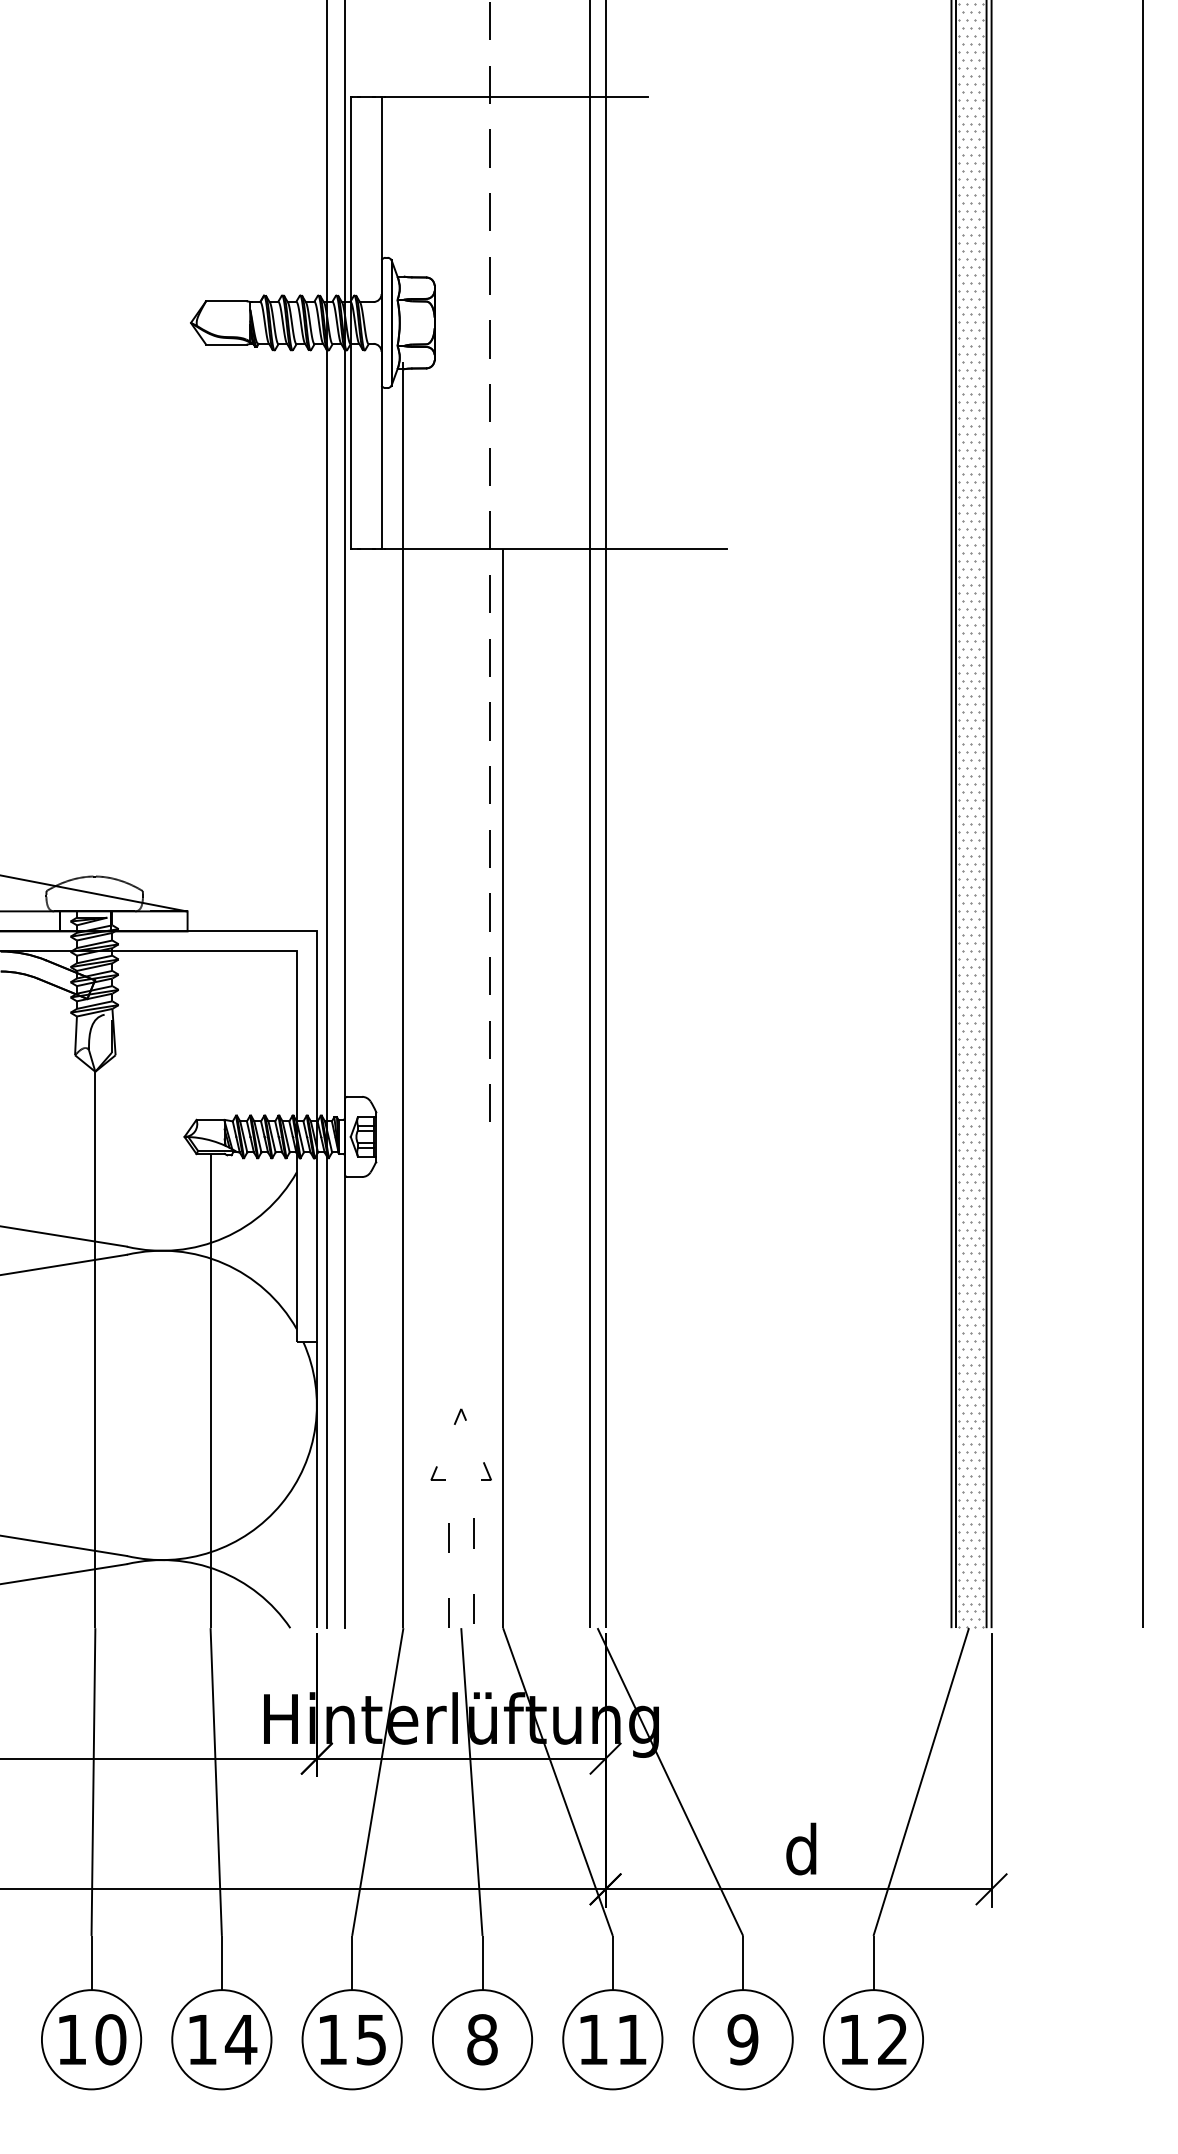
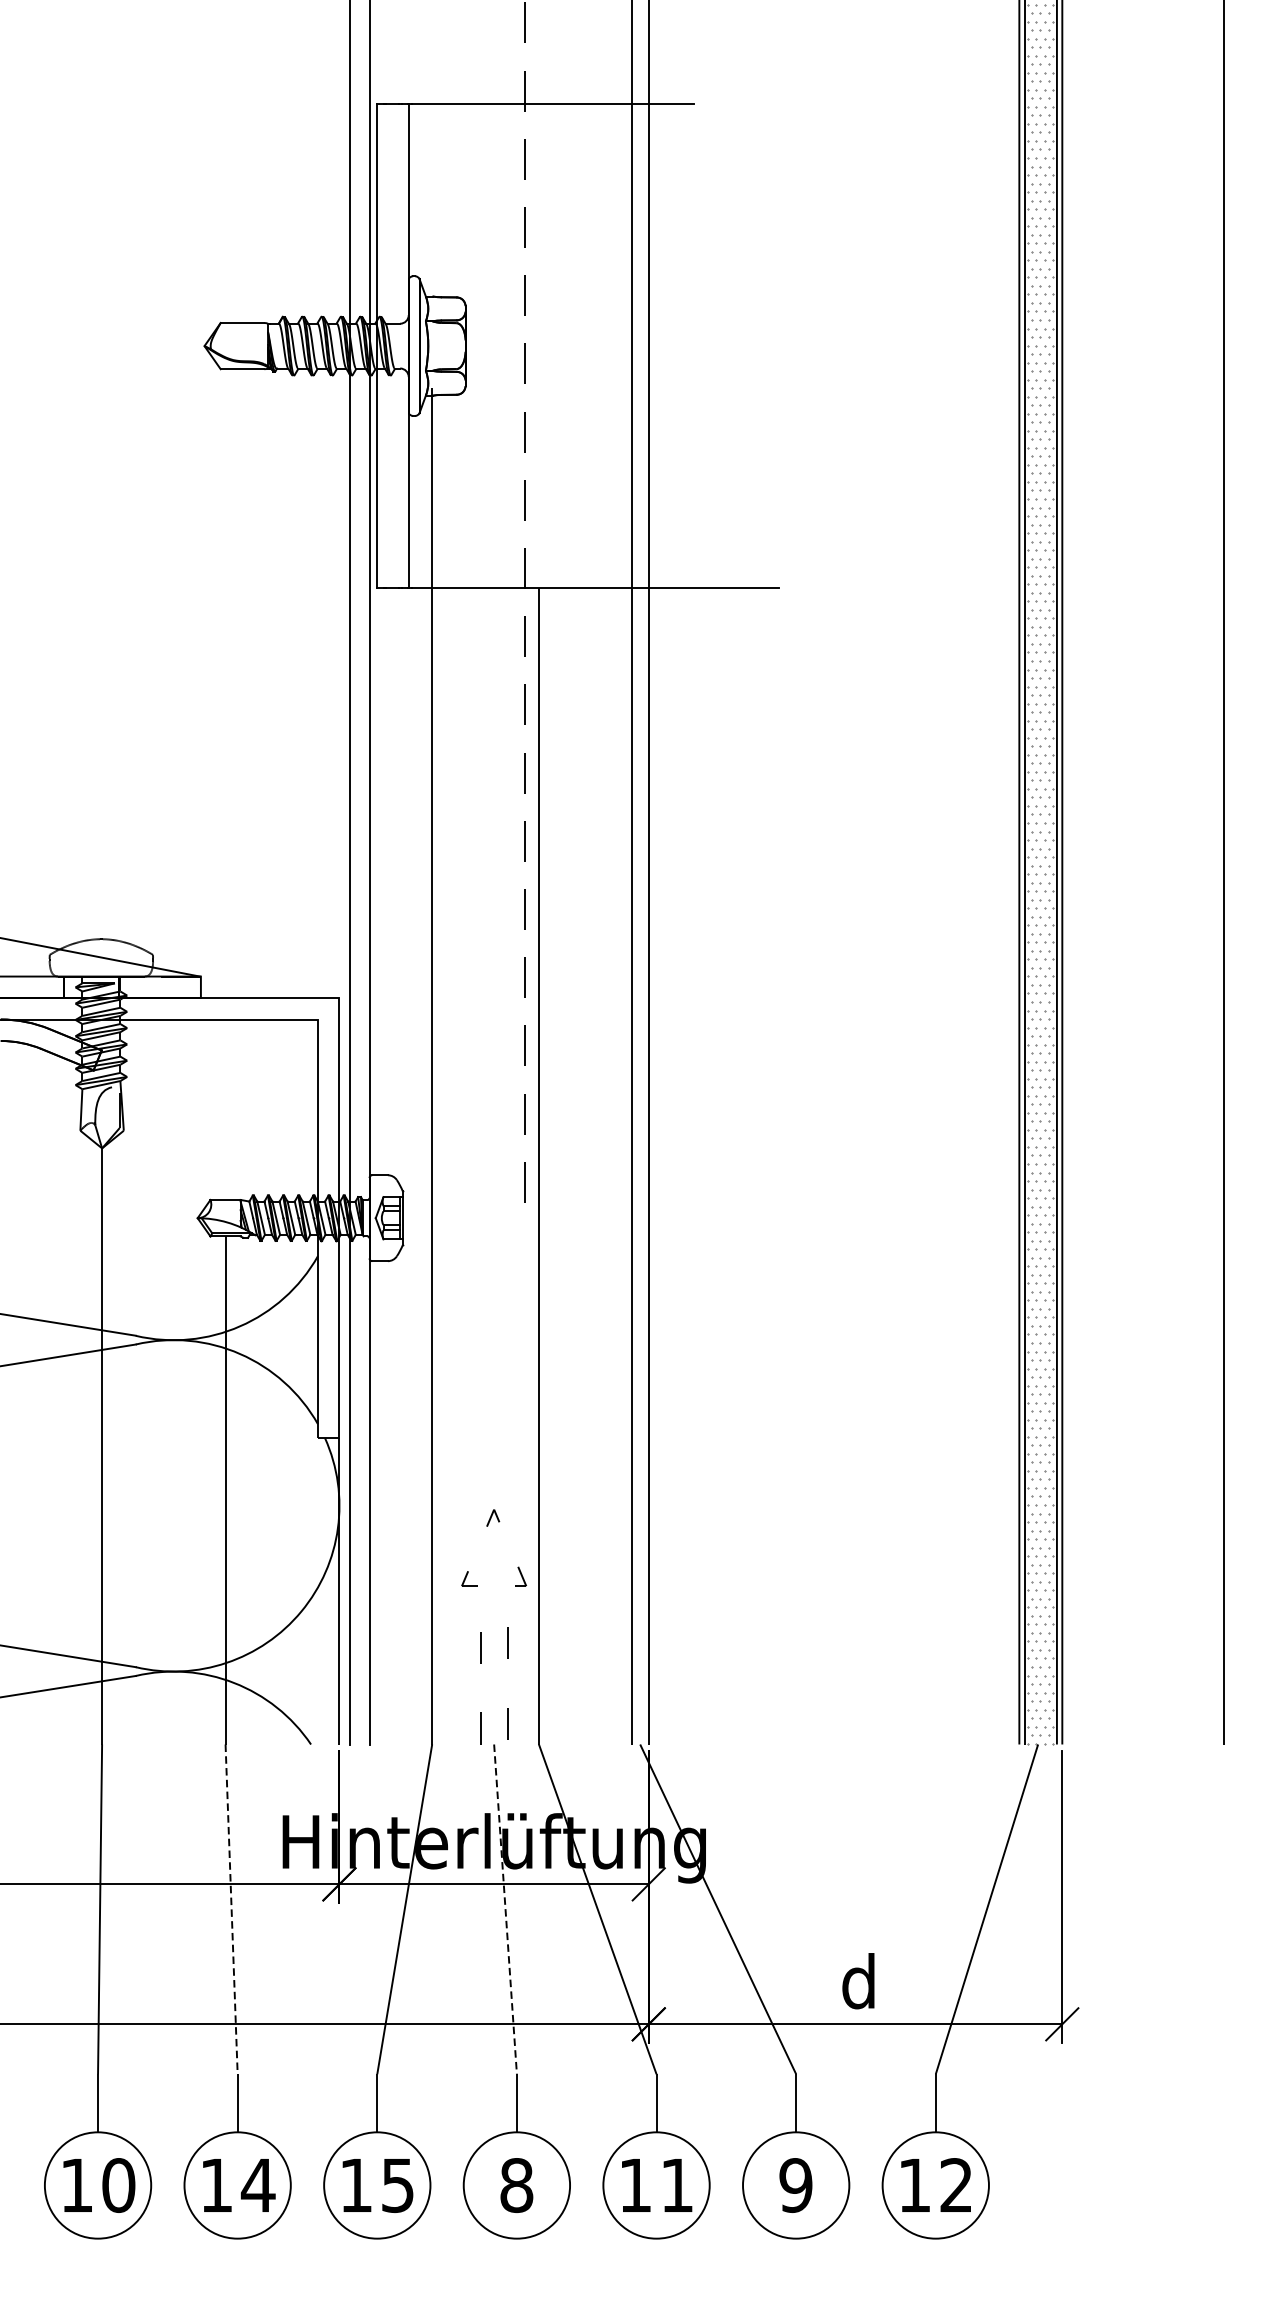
line: (216, 1782) -> (231, 1909), solid -> dashed
line: (471, 1782) -> (505, 1909), solid -> dashed

